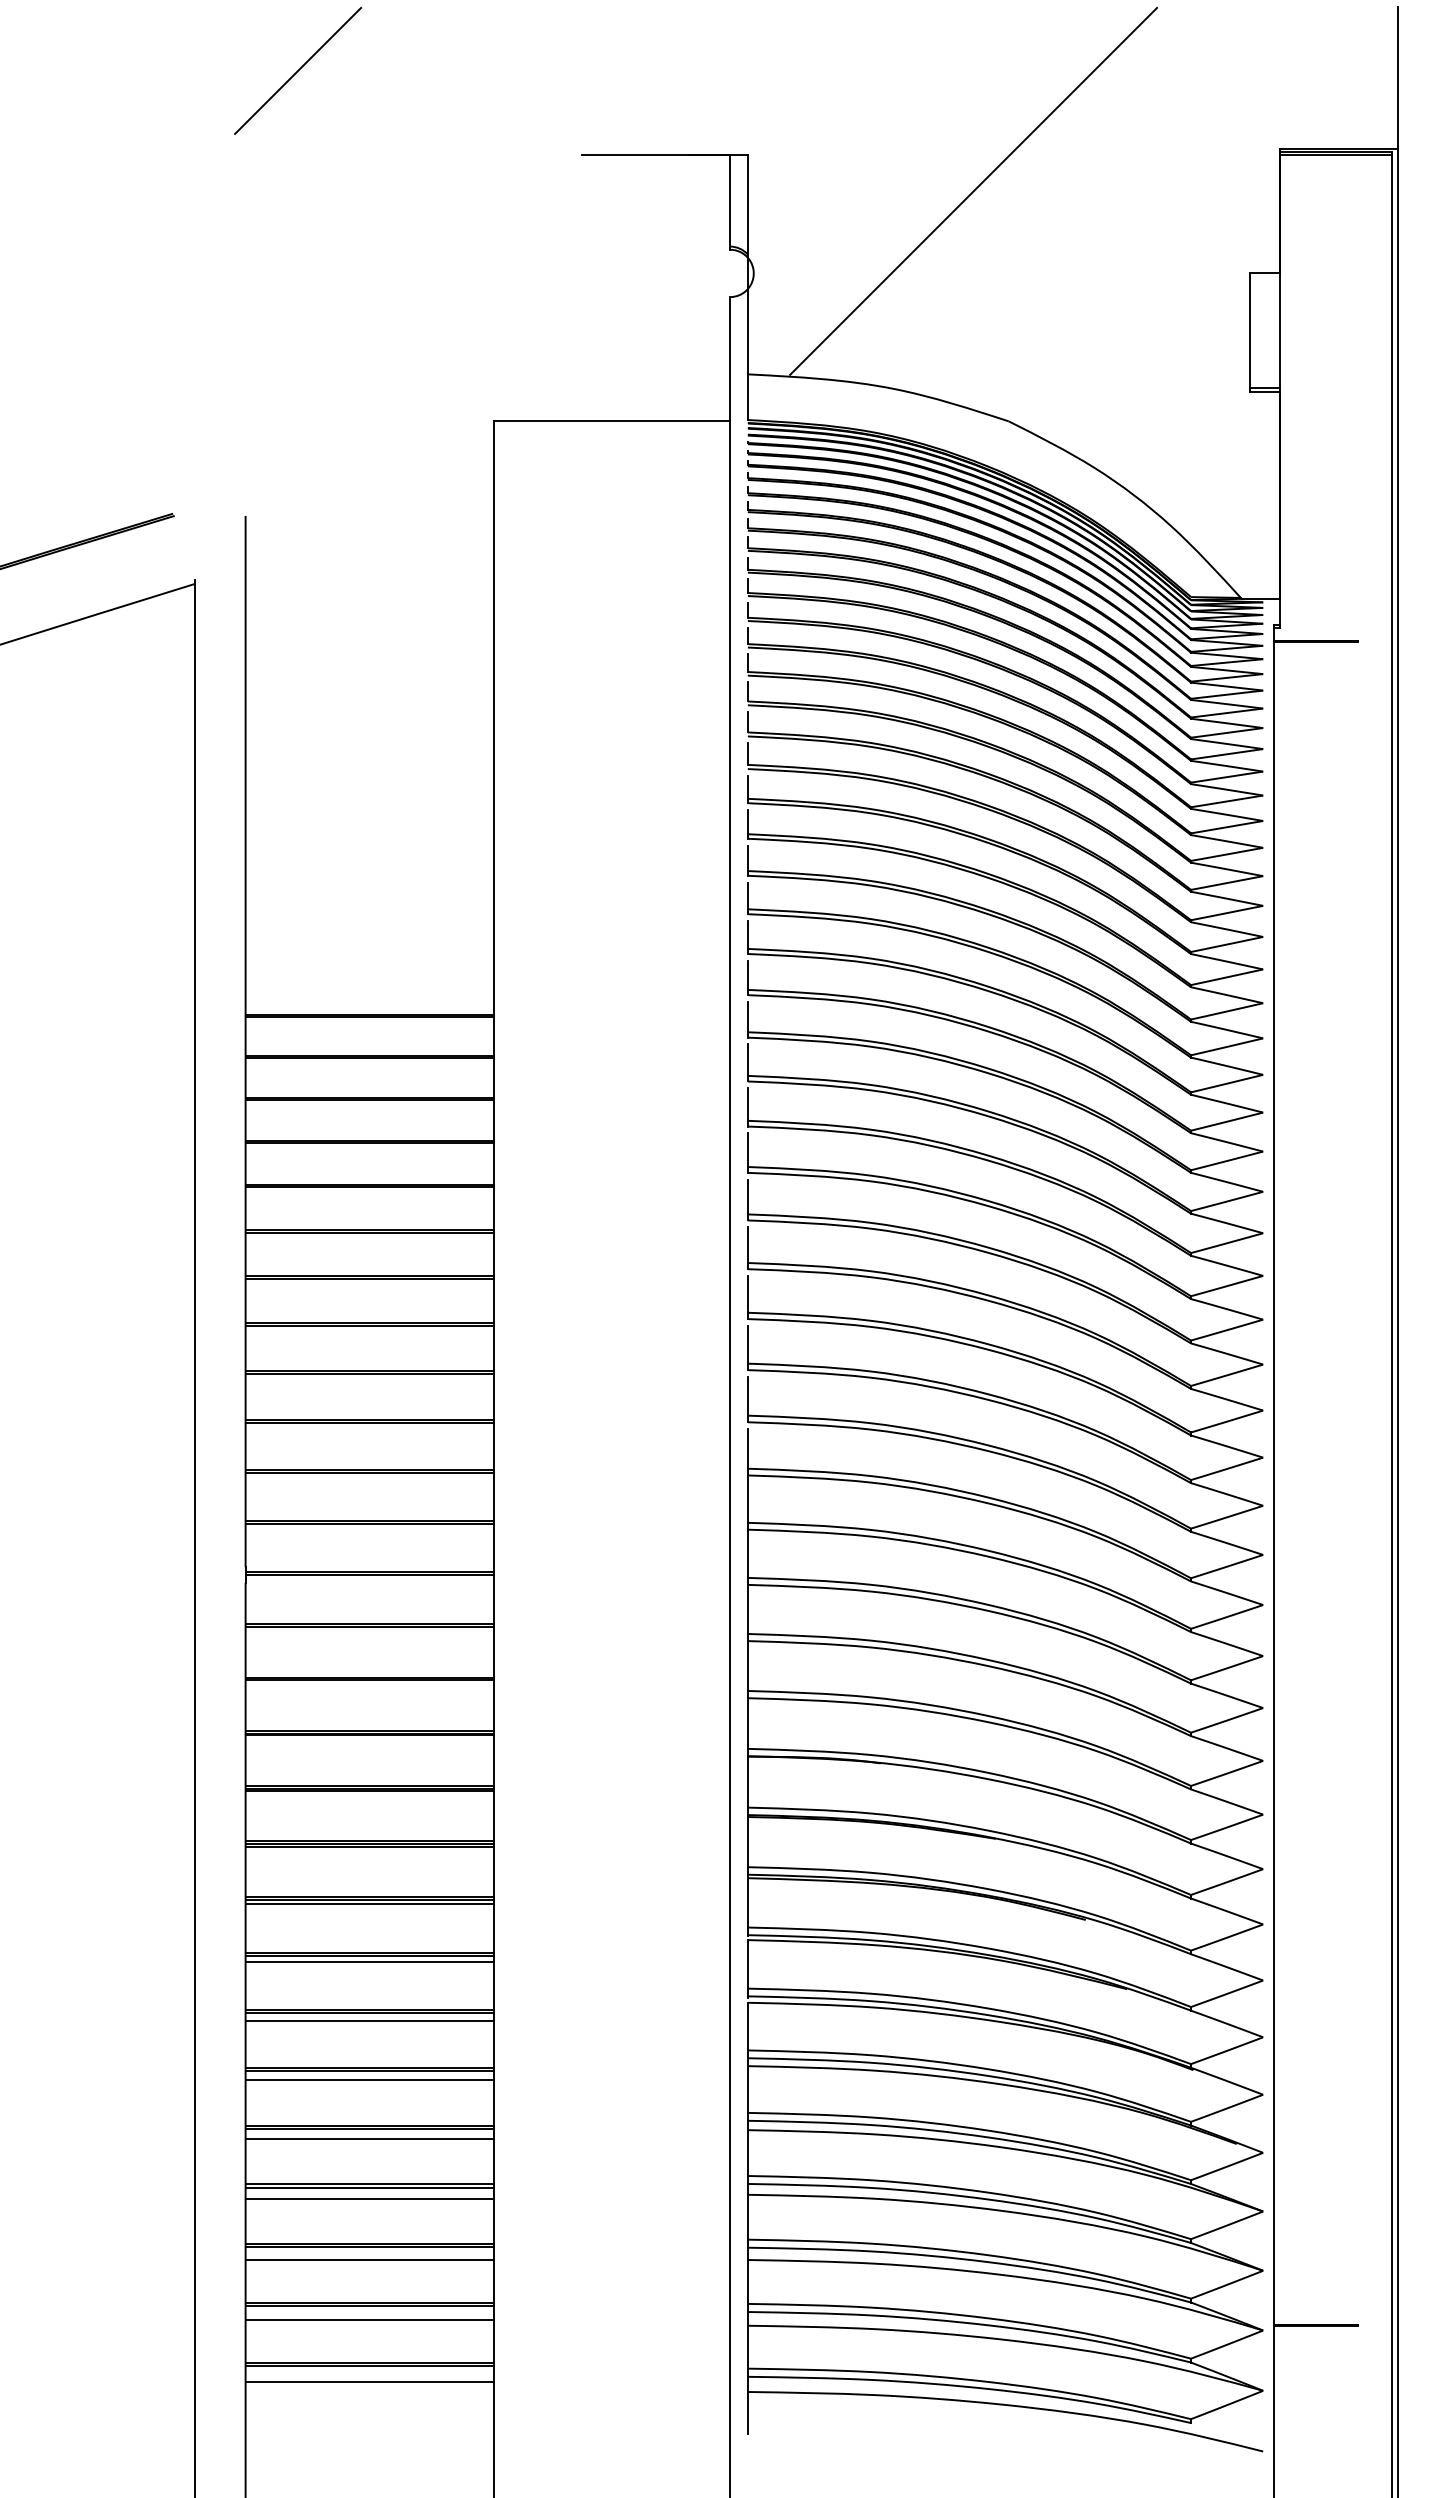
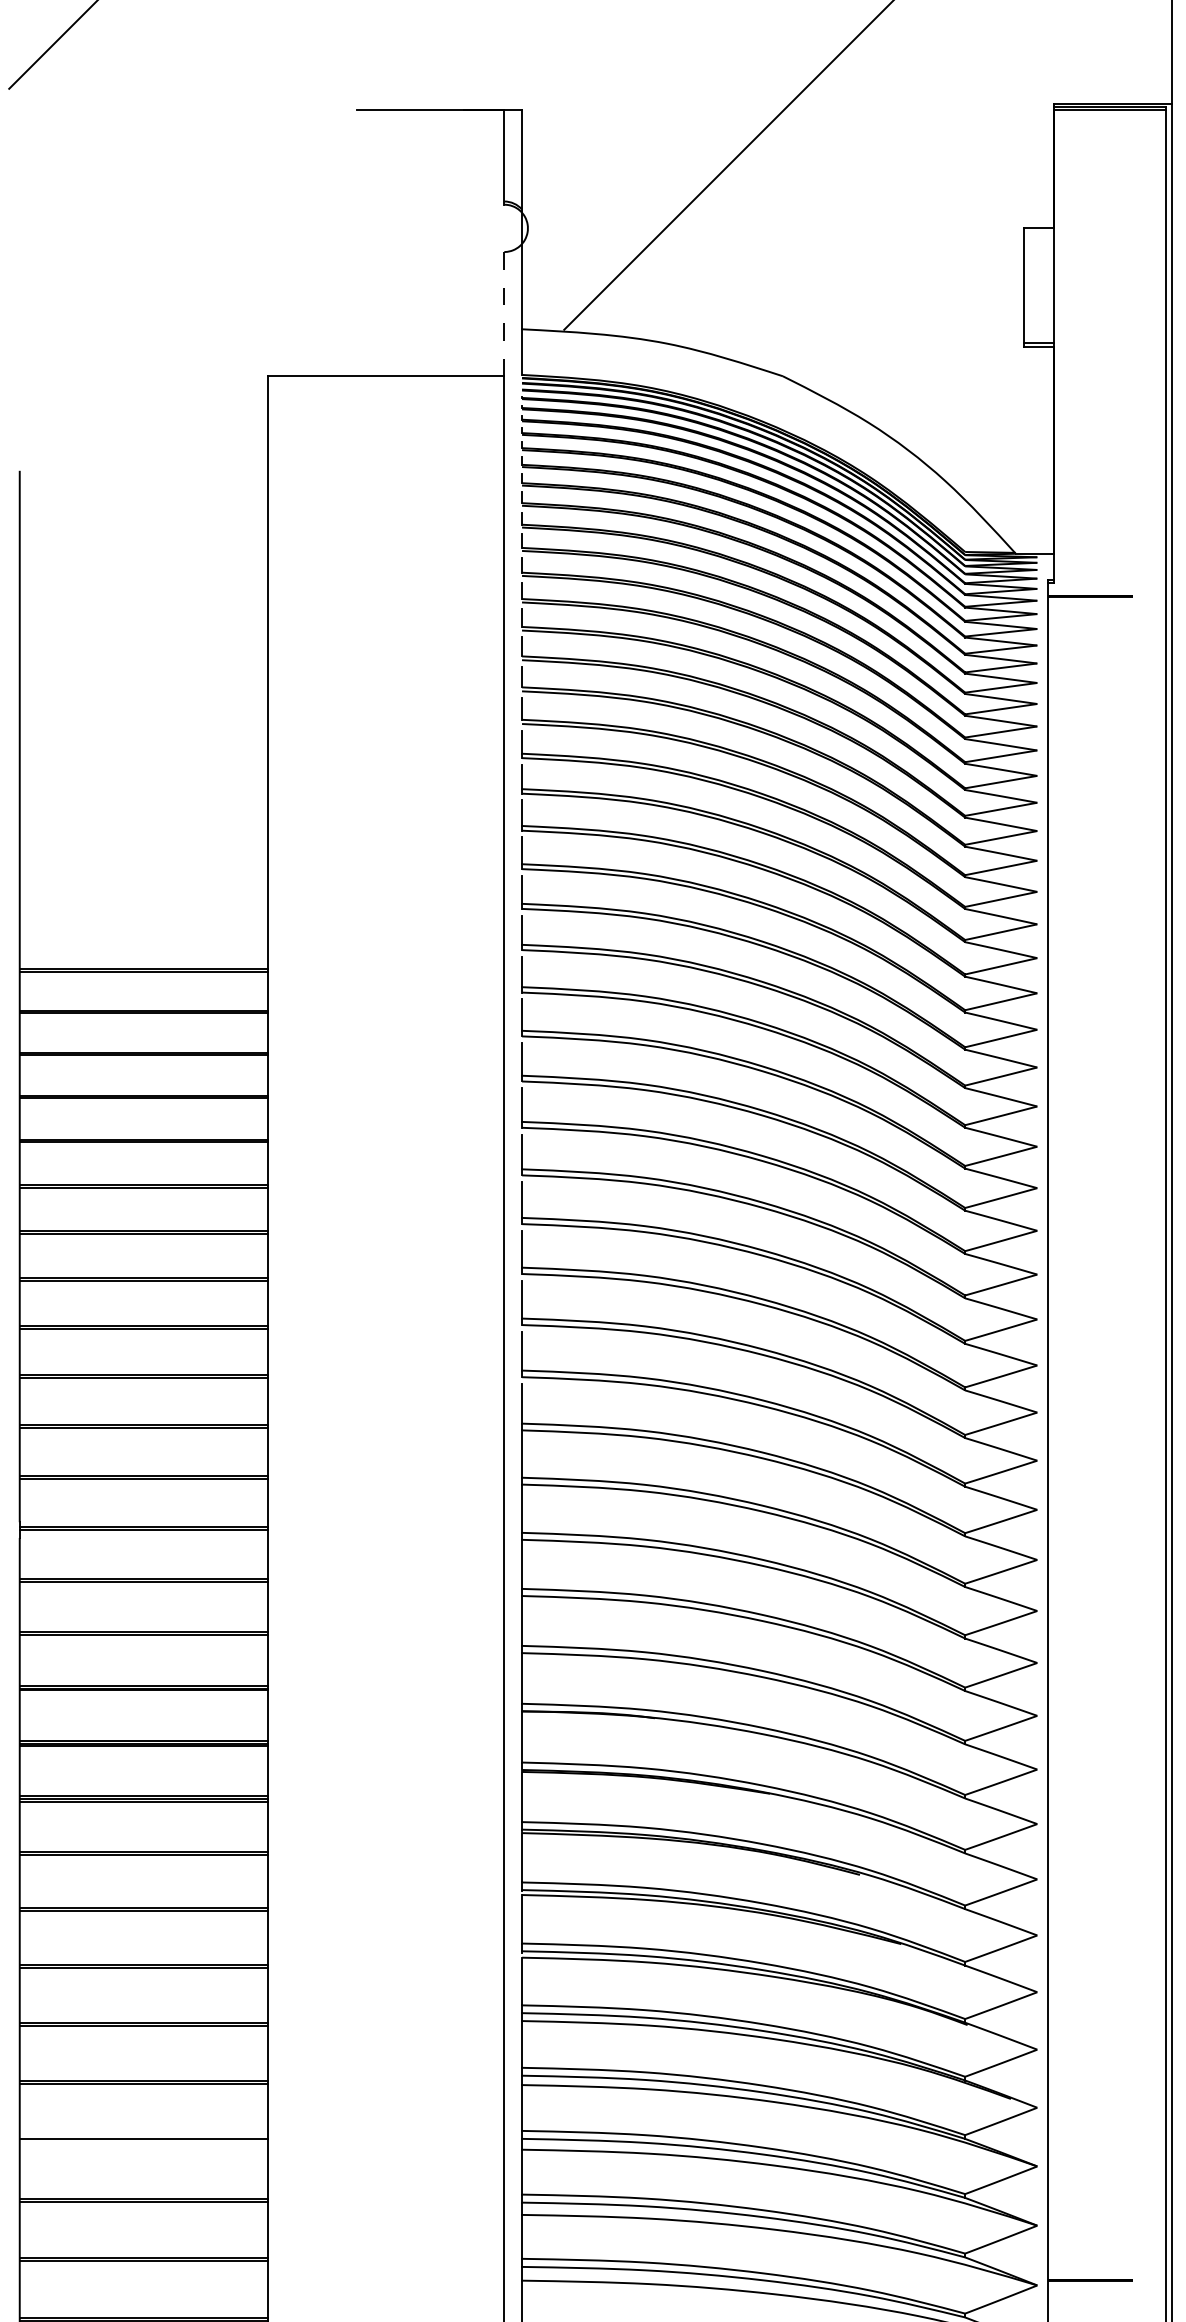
line: (730, 358) -> (504, 313), solid -> dashed
line: (369, 1904) -> (143, 1859), removed
line: (369, 1962) -> (143, 1917), removed
line: (369, 2020) -> (143, 1975), removed
line: (369, 2079) -> (143, 2034), removed
line: (369, 2139) -> (143, 2094), removed
line: (369, 2187) -> (143, 2142), removed
line: (369, 2199) -> (143, 2154), removed
line: (369, 2259) -> (143, 2214), removed
line: (369, 2320) -> (143, 2275), removed

